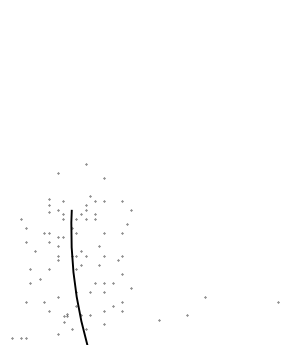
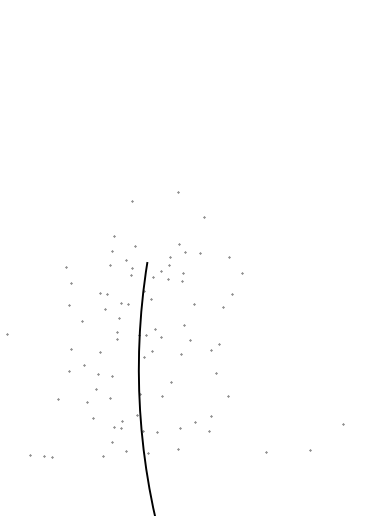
part: (49, 205) -> (112, 251), size x1.43
part: (108, 287) -> (104, 381), moved
part: (65, 317) -> (118, 431), size x1.67

